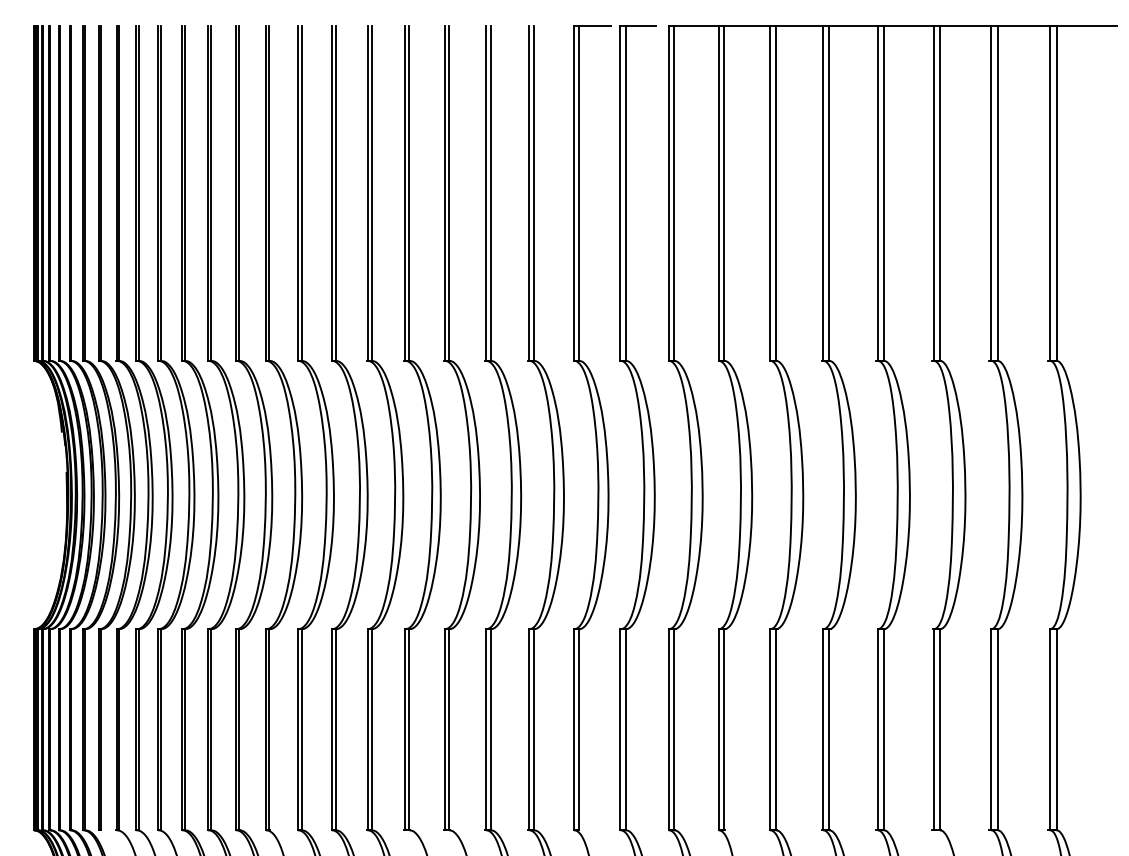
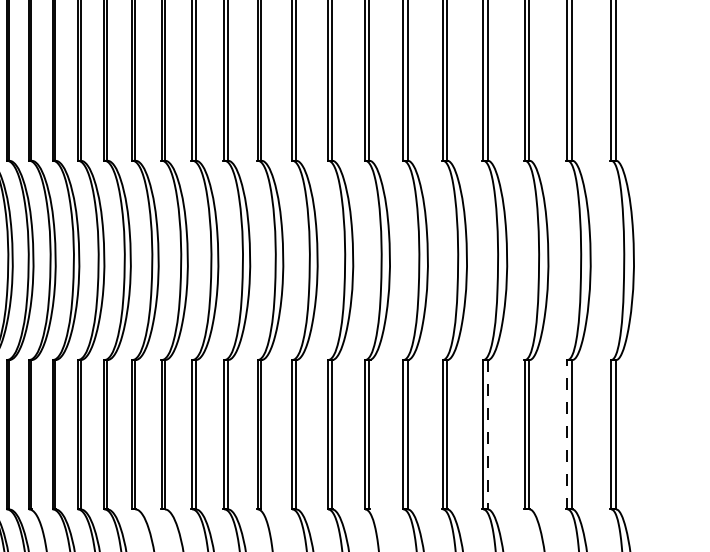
line: (883, 729) -> (487, 434), solid -> dashed
line: (991, 729) -> (567, 434), solid -> dashed

